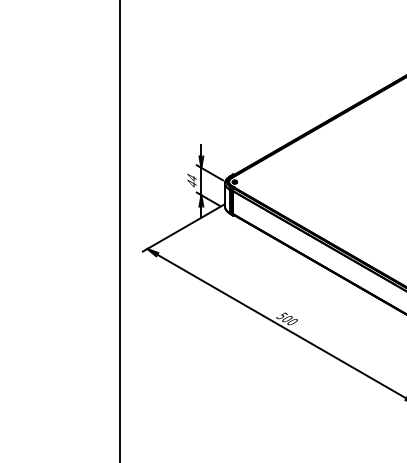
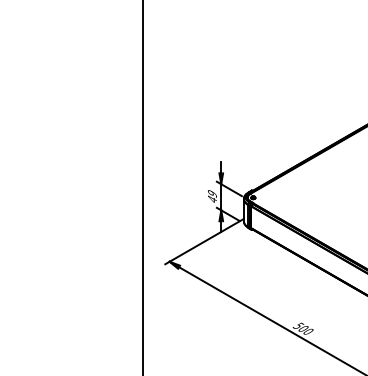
text: (191, 177) -> (211, 193), 44 -> 49

